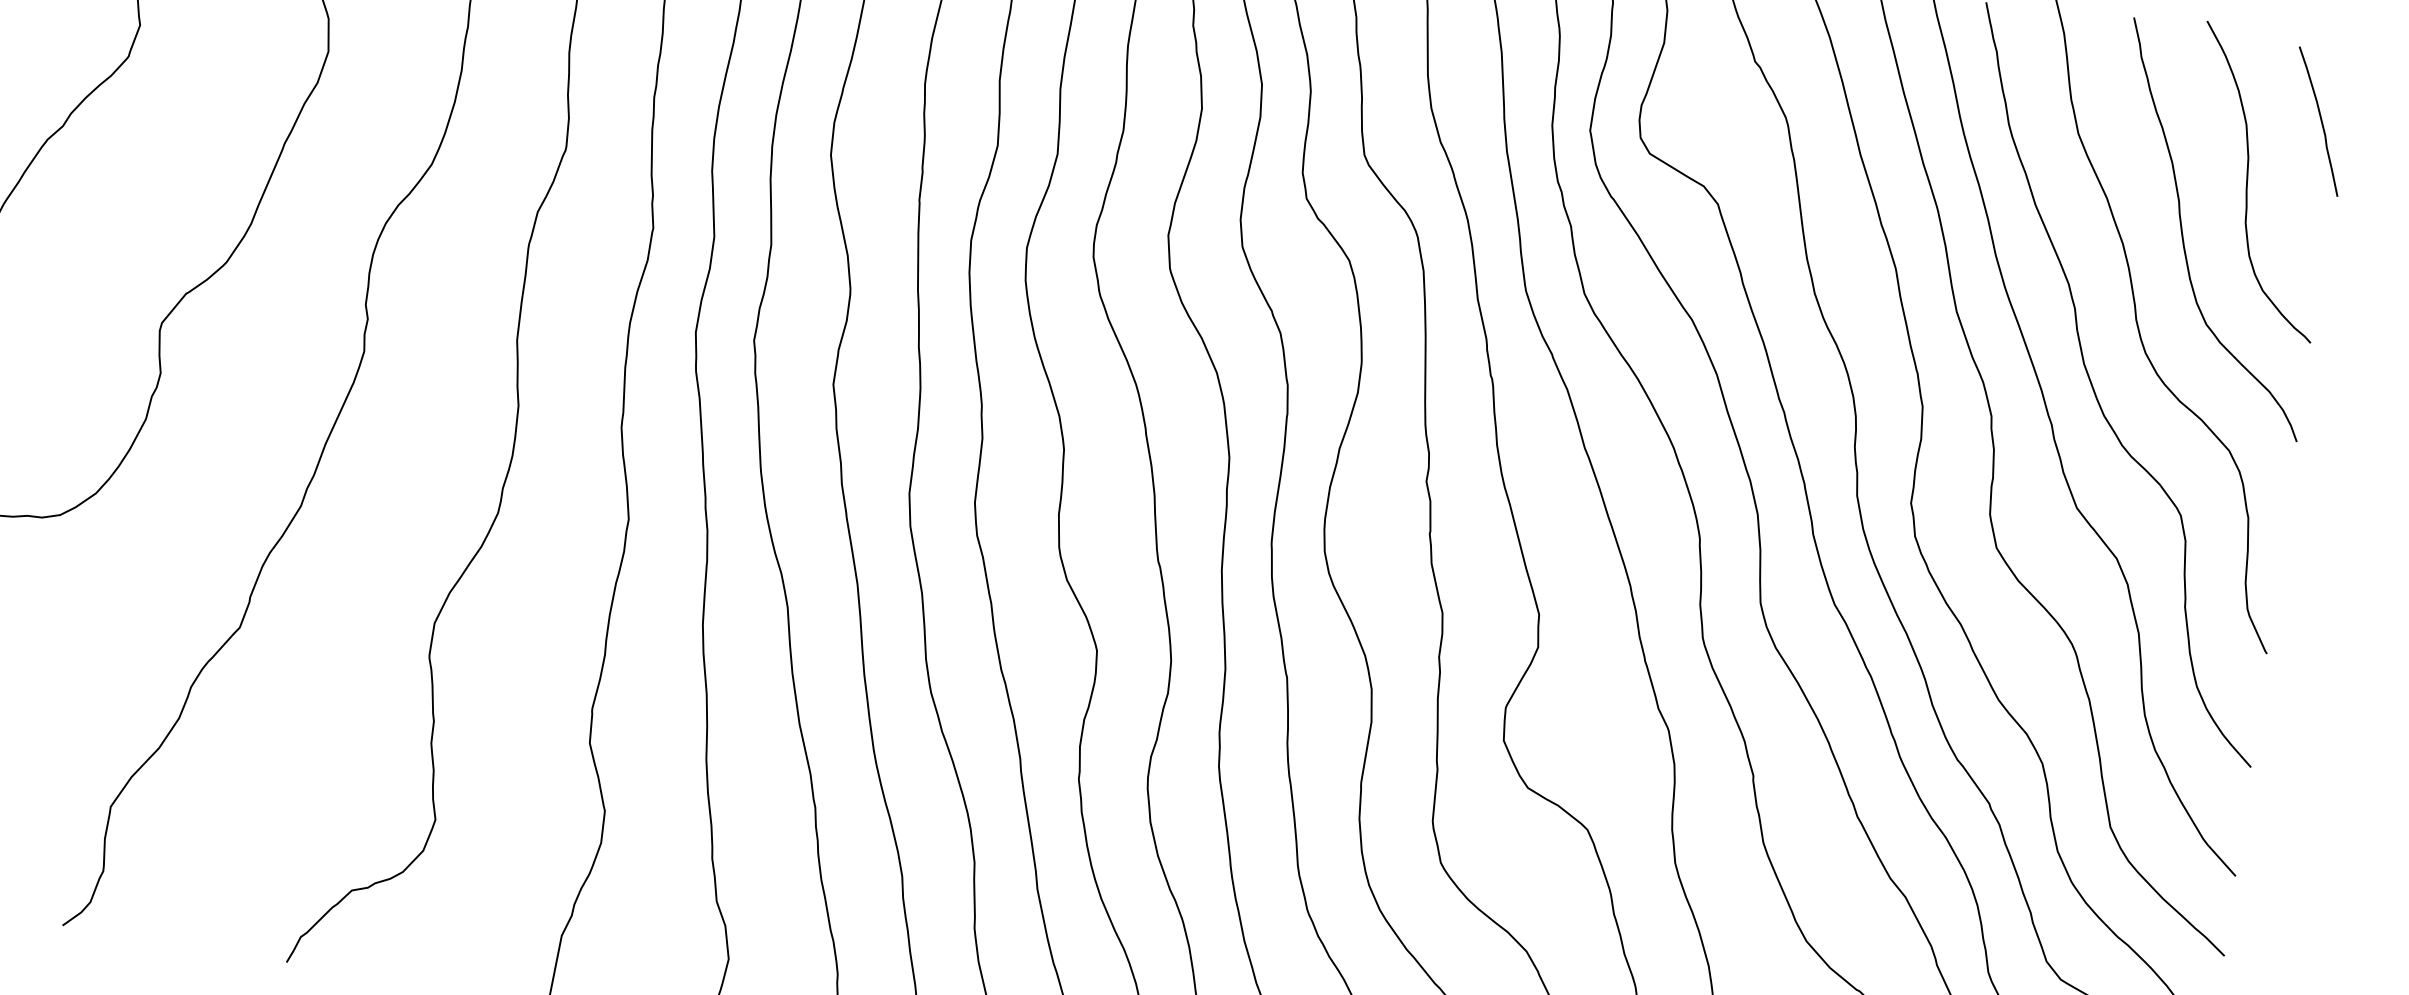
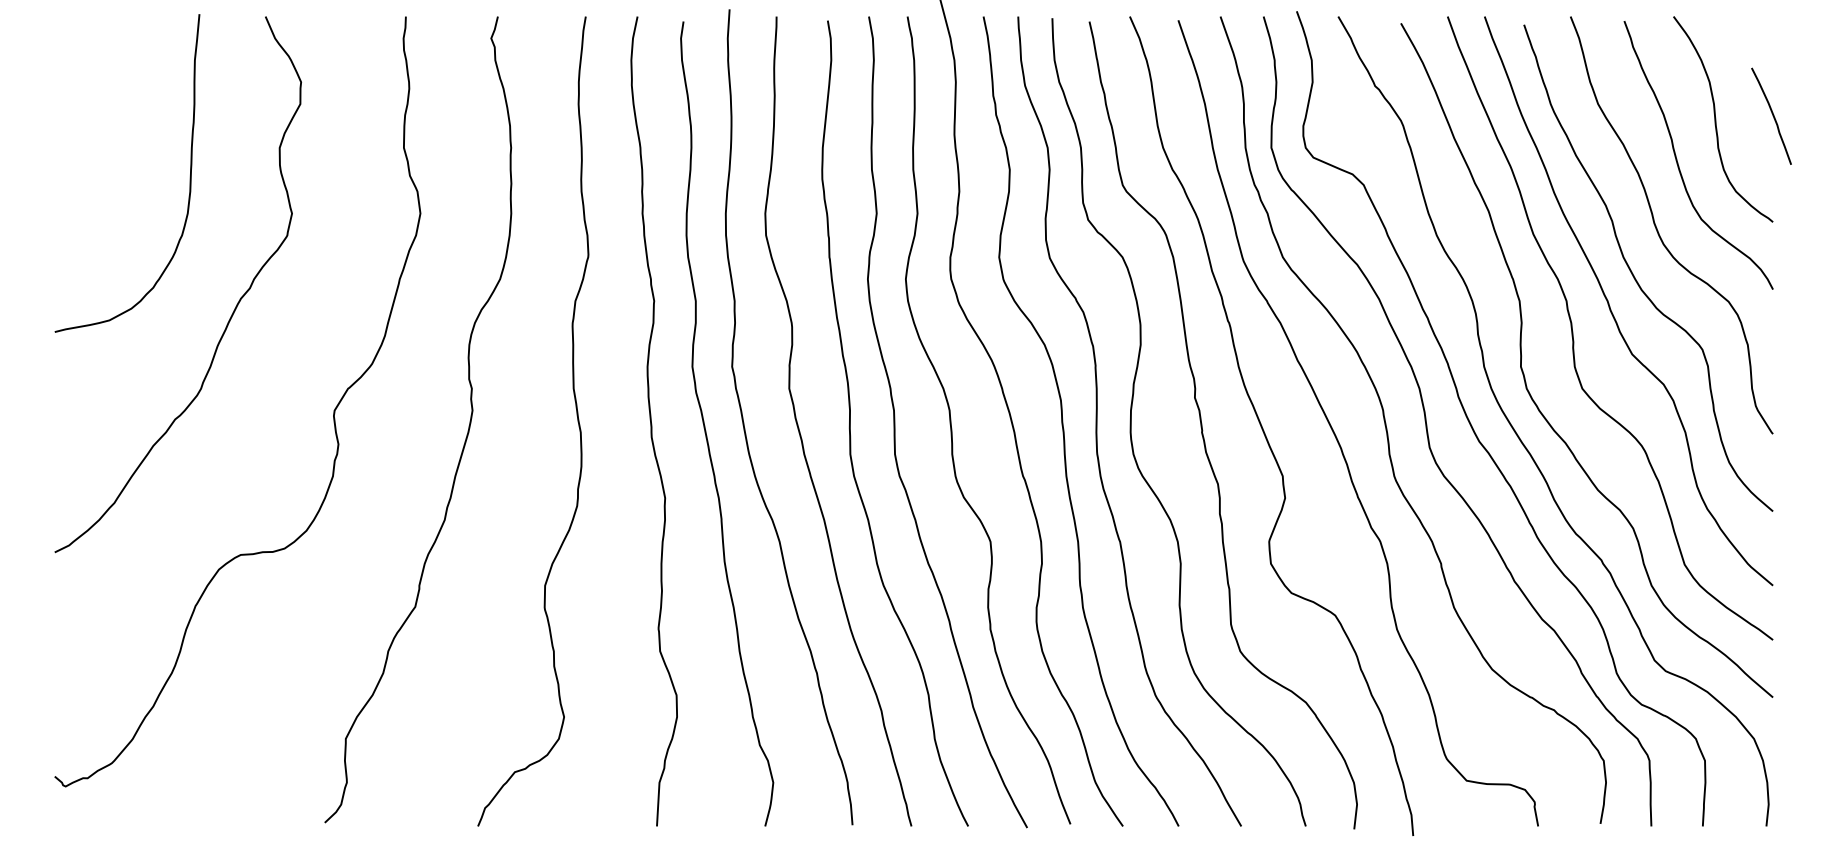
curve: (2320, 120) -> (1772, 115), moved

